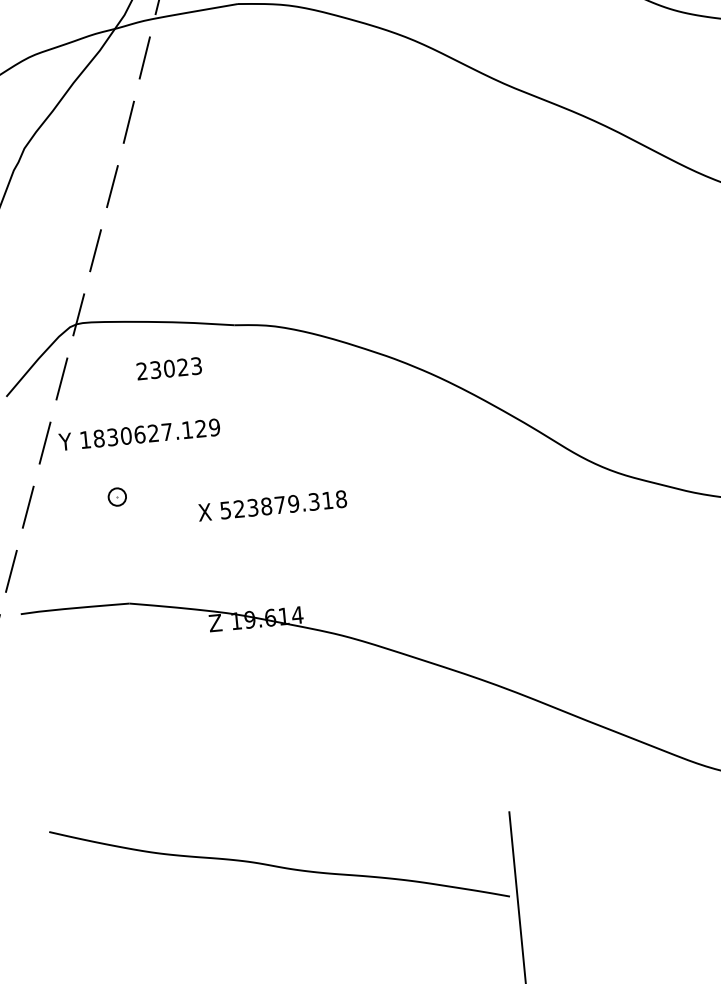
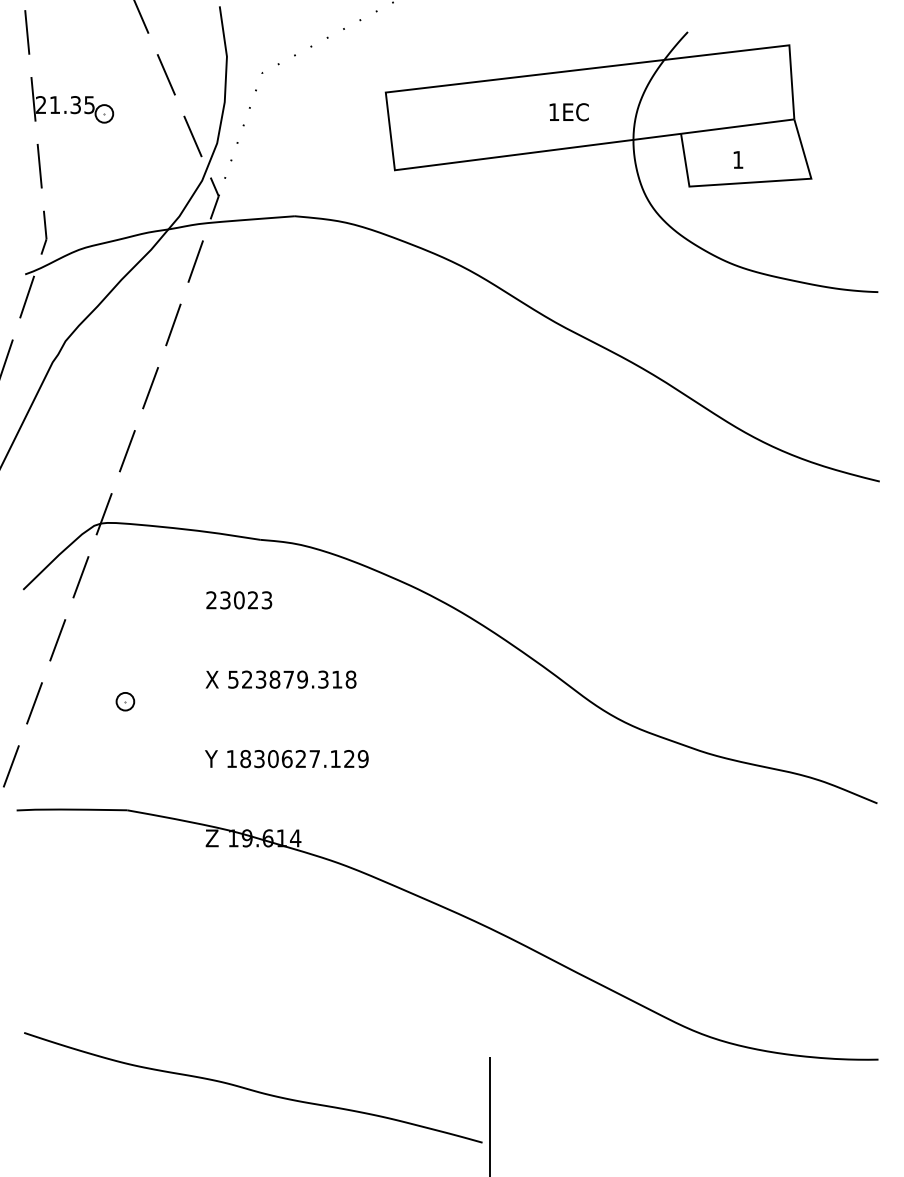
text: (169, 368) -> (239, 600), moved
text: (139, 435) -> (286, 759), moved
text: (272, 505) -> (280, 679), moved

